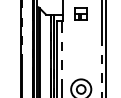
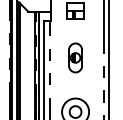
part: (80, 48) -> (74, 57), added

